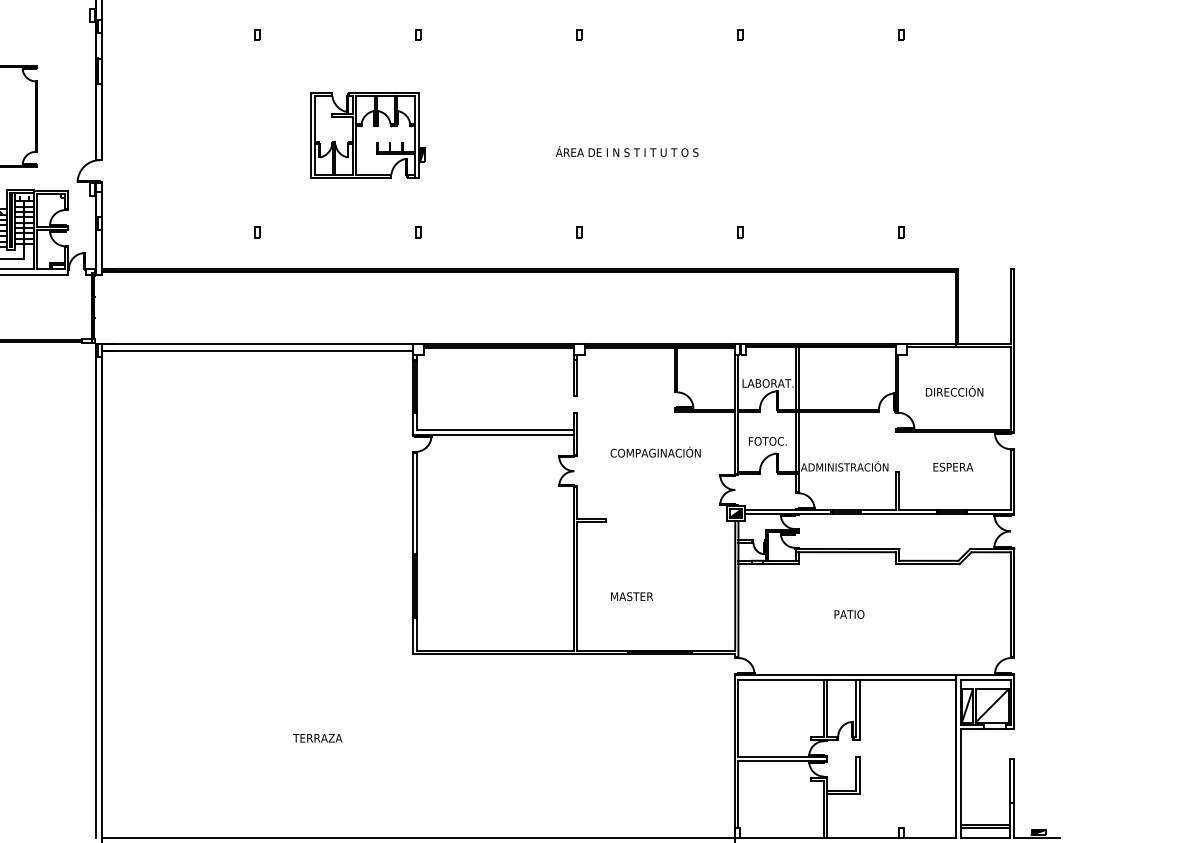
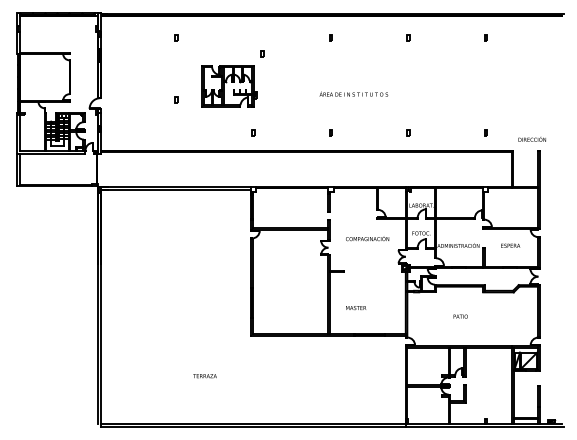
part: (418, 33) -> (262, 53), moved
part: (258, 231) -> (176, 99), moved
text: (952, 391) -> (531, 139), moved

